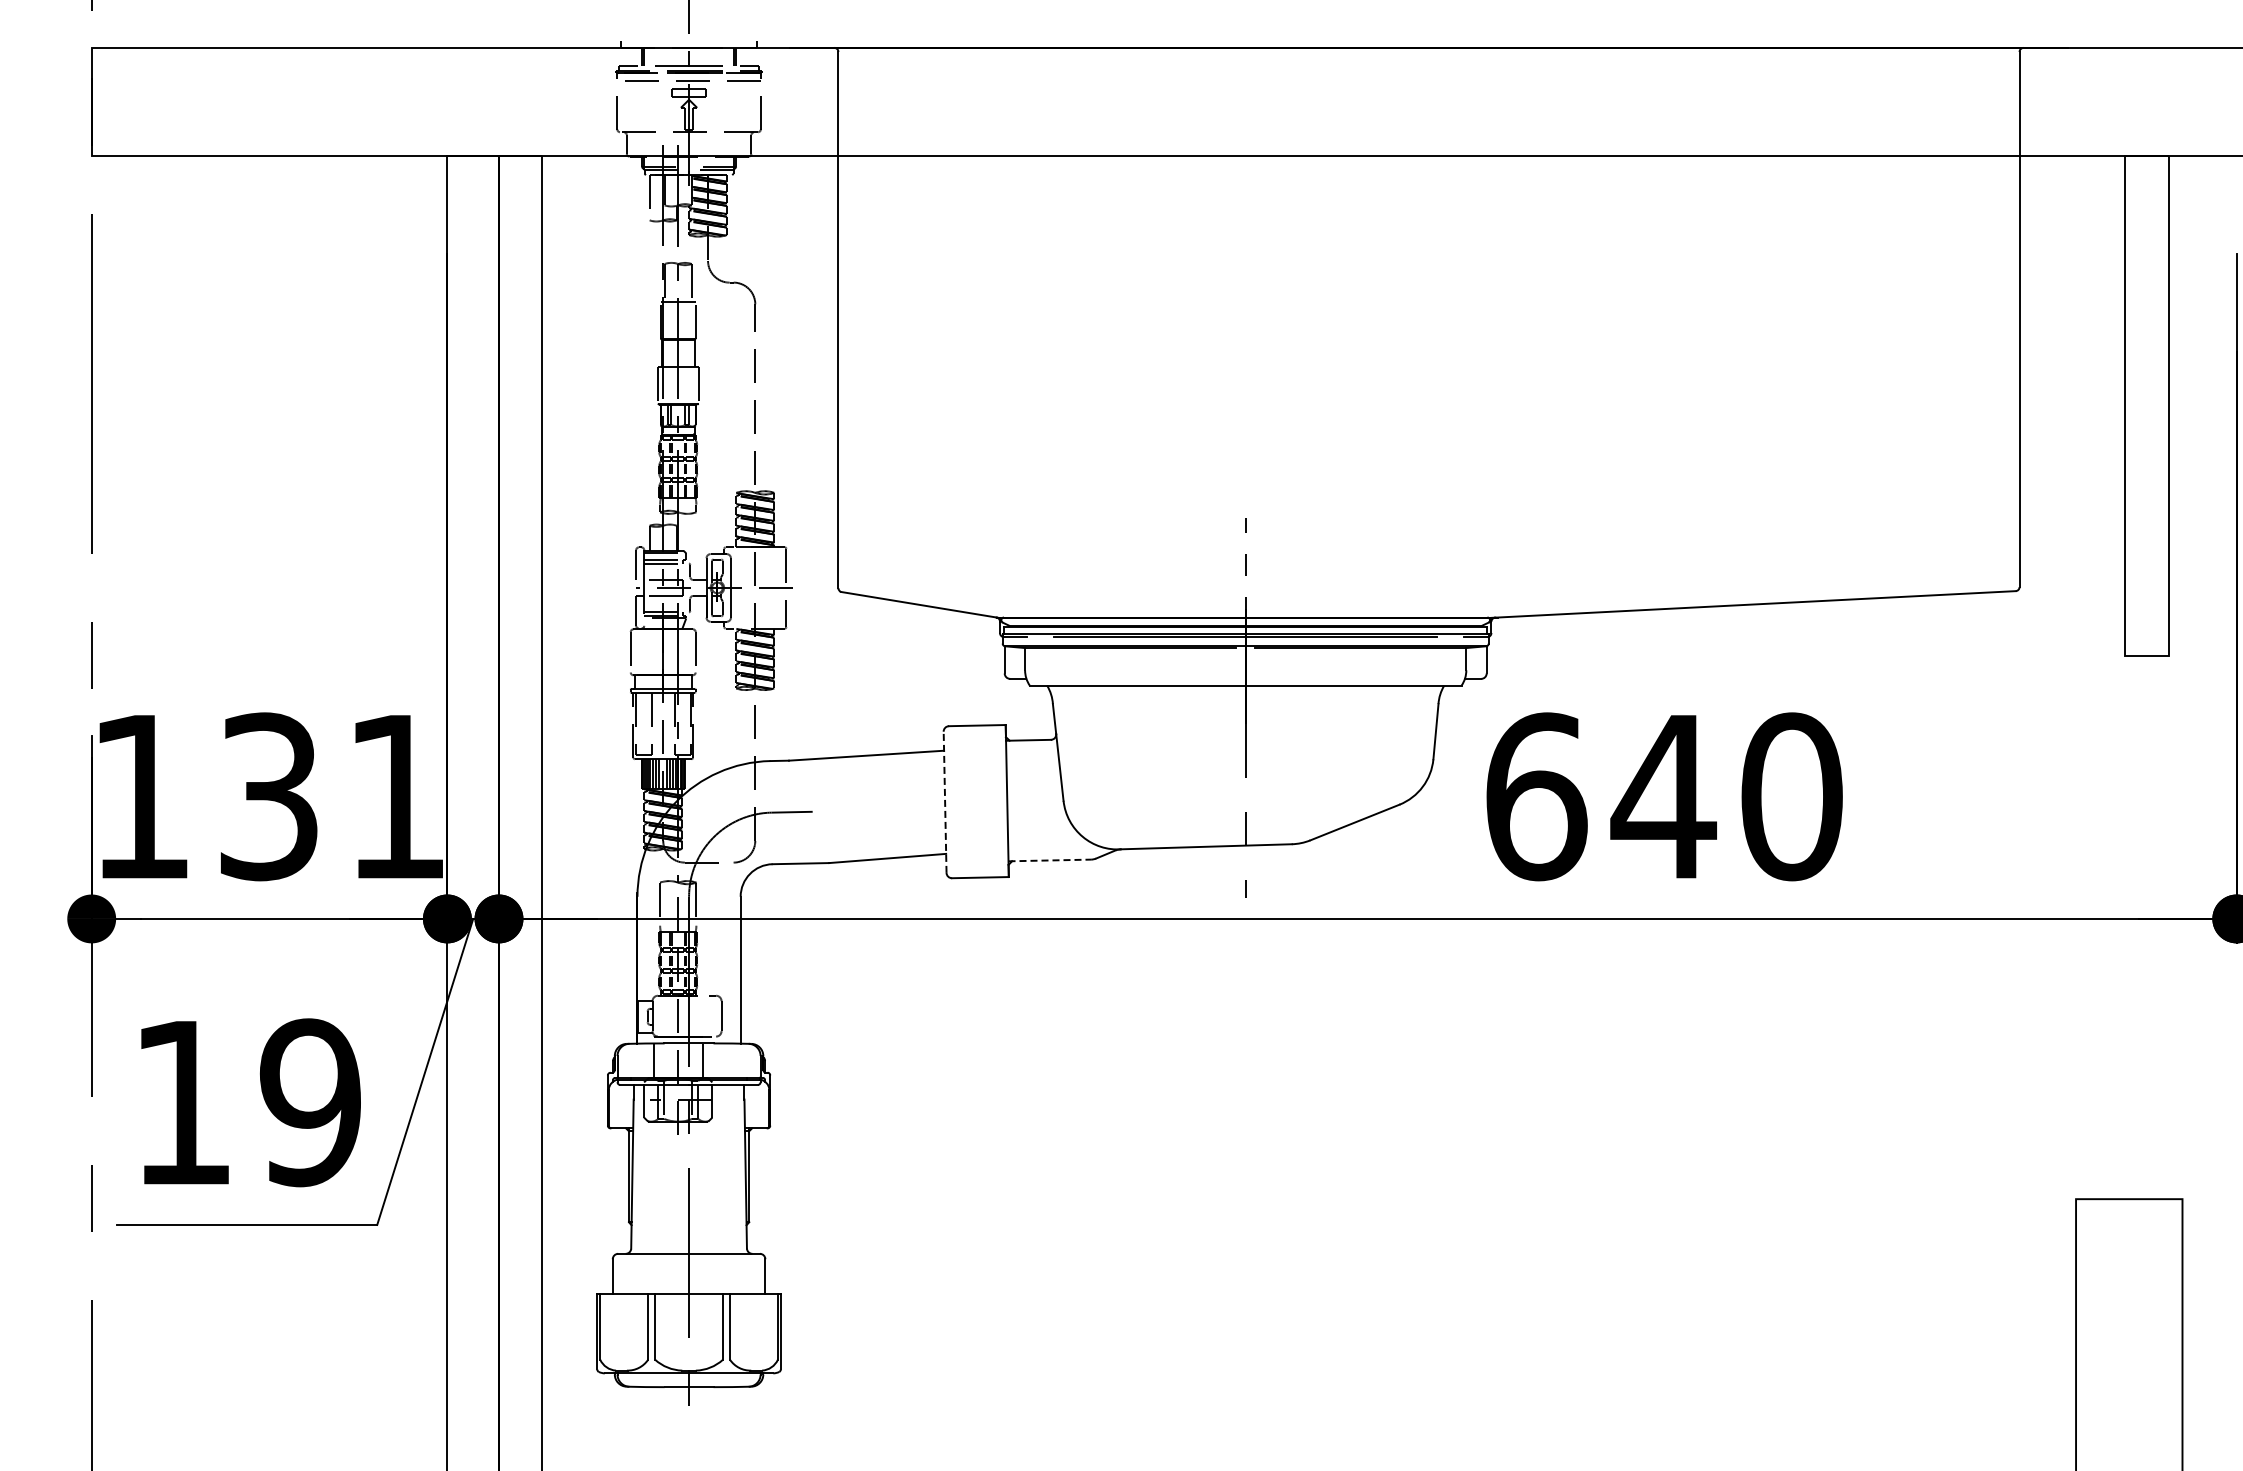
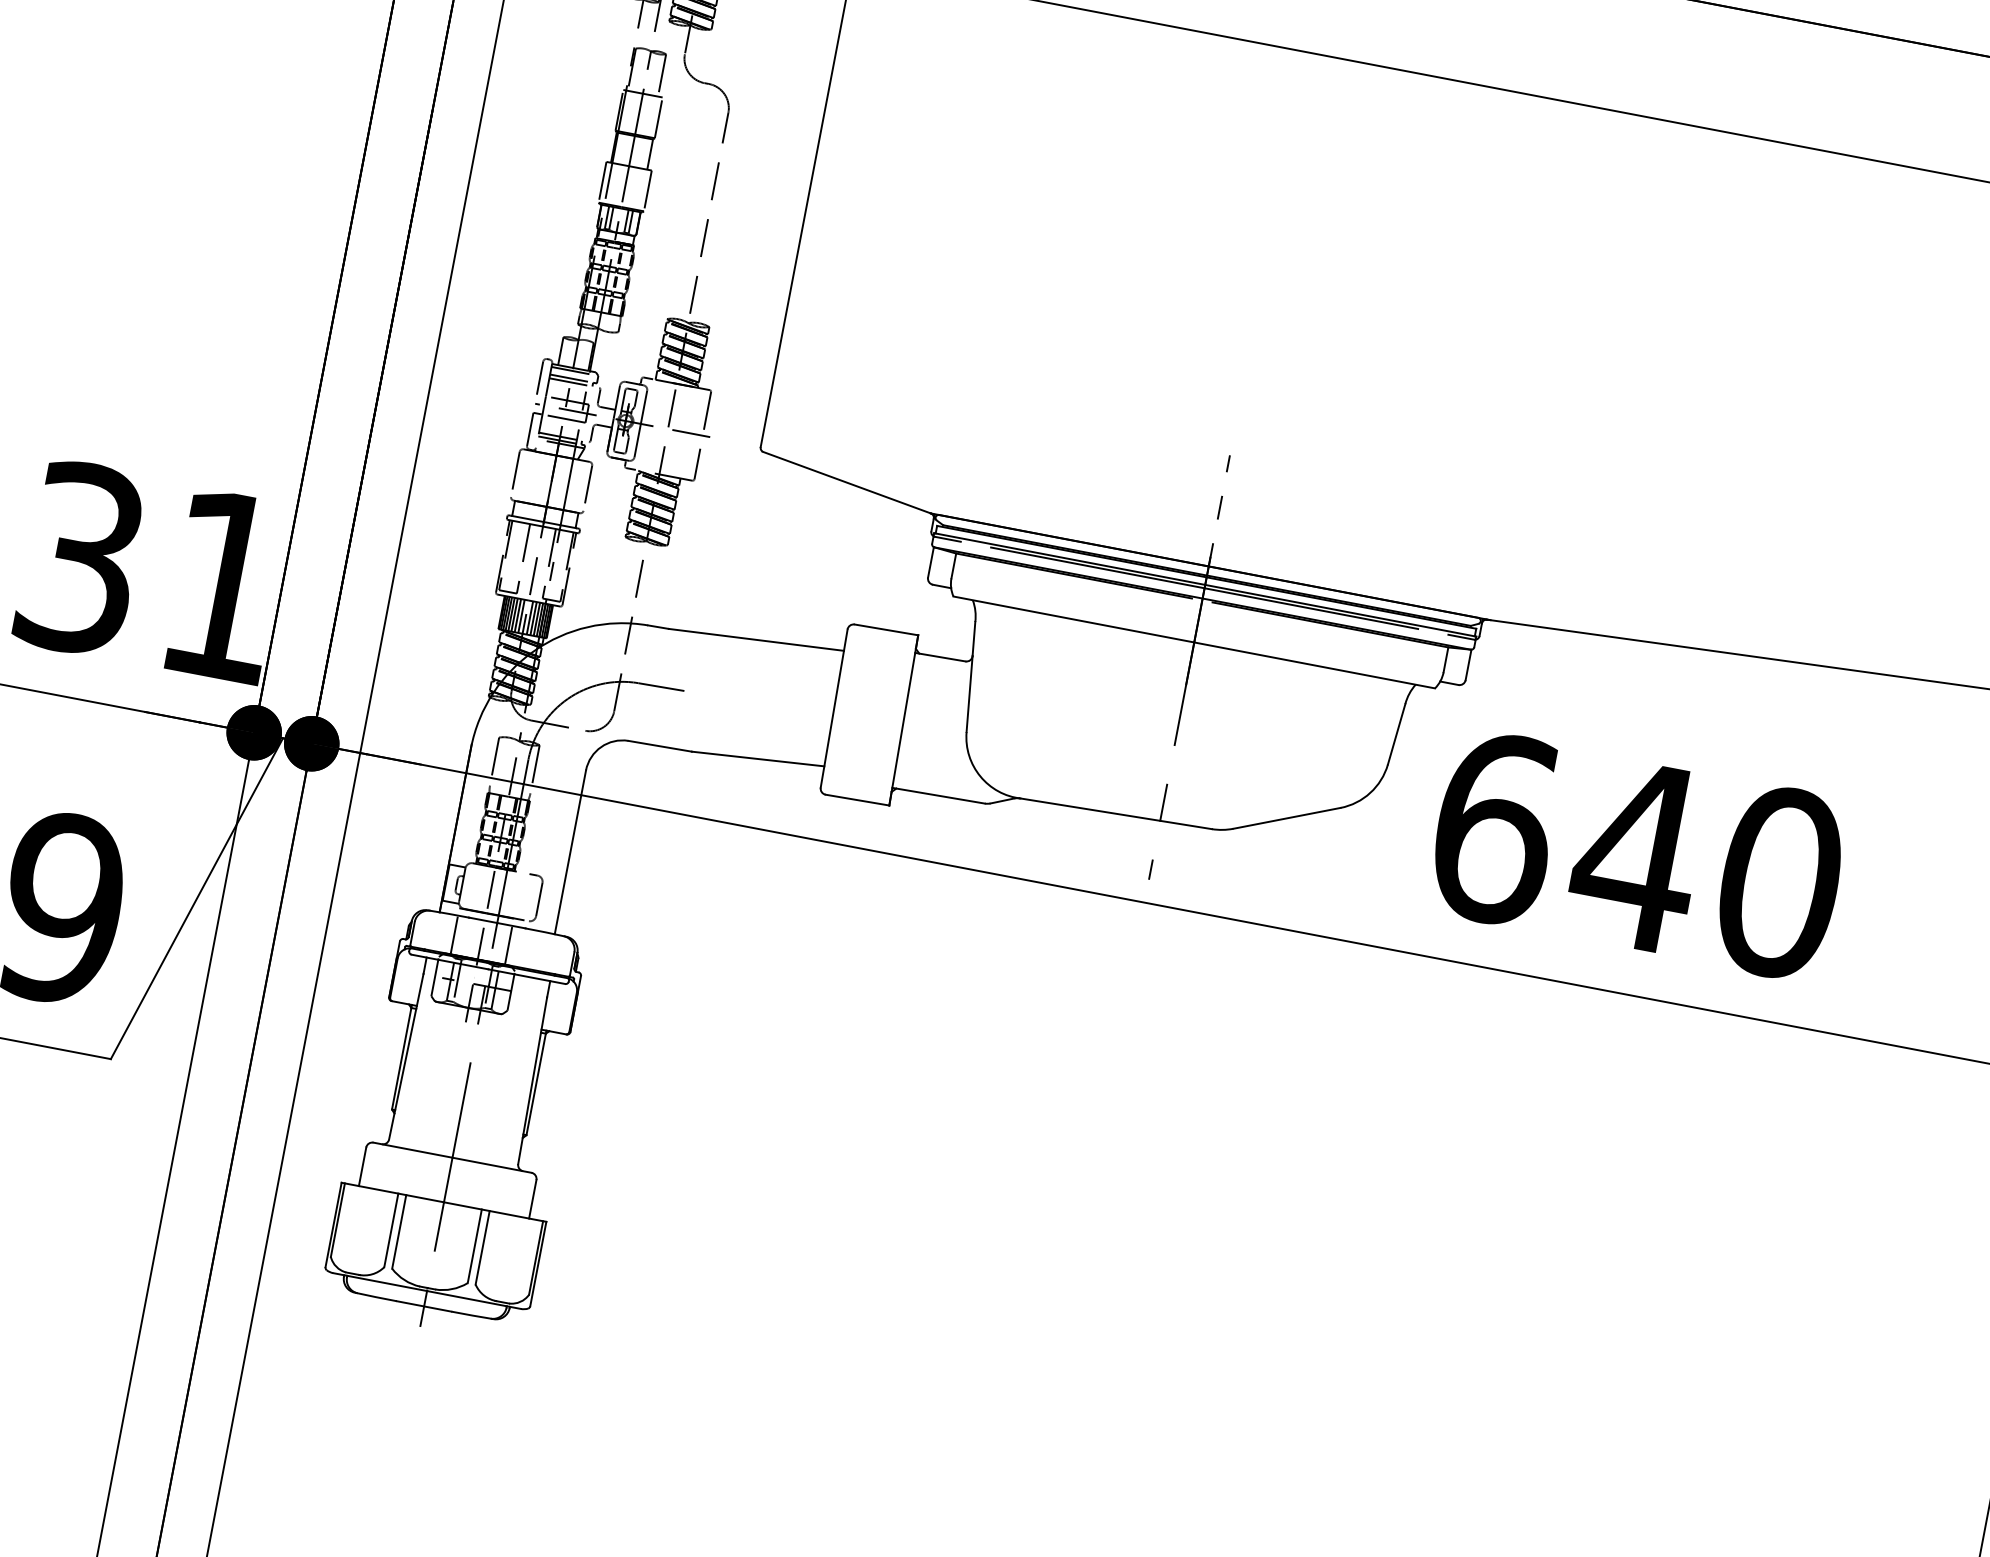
line: (945, 802) -> (834, 708), dashed -> solid
line: (1050, 860) -> (939, 795), dashed -> solid

